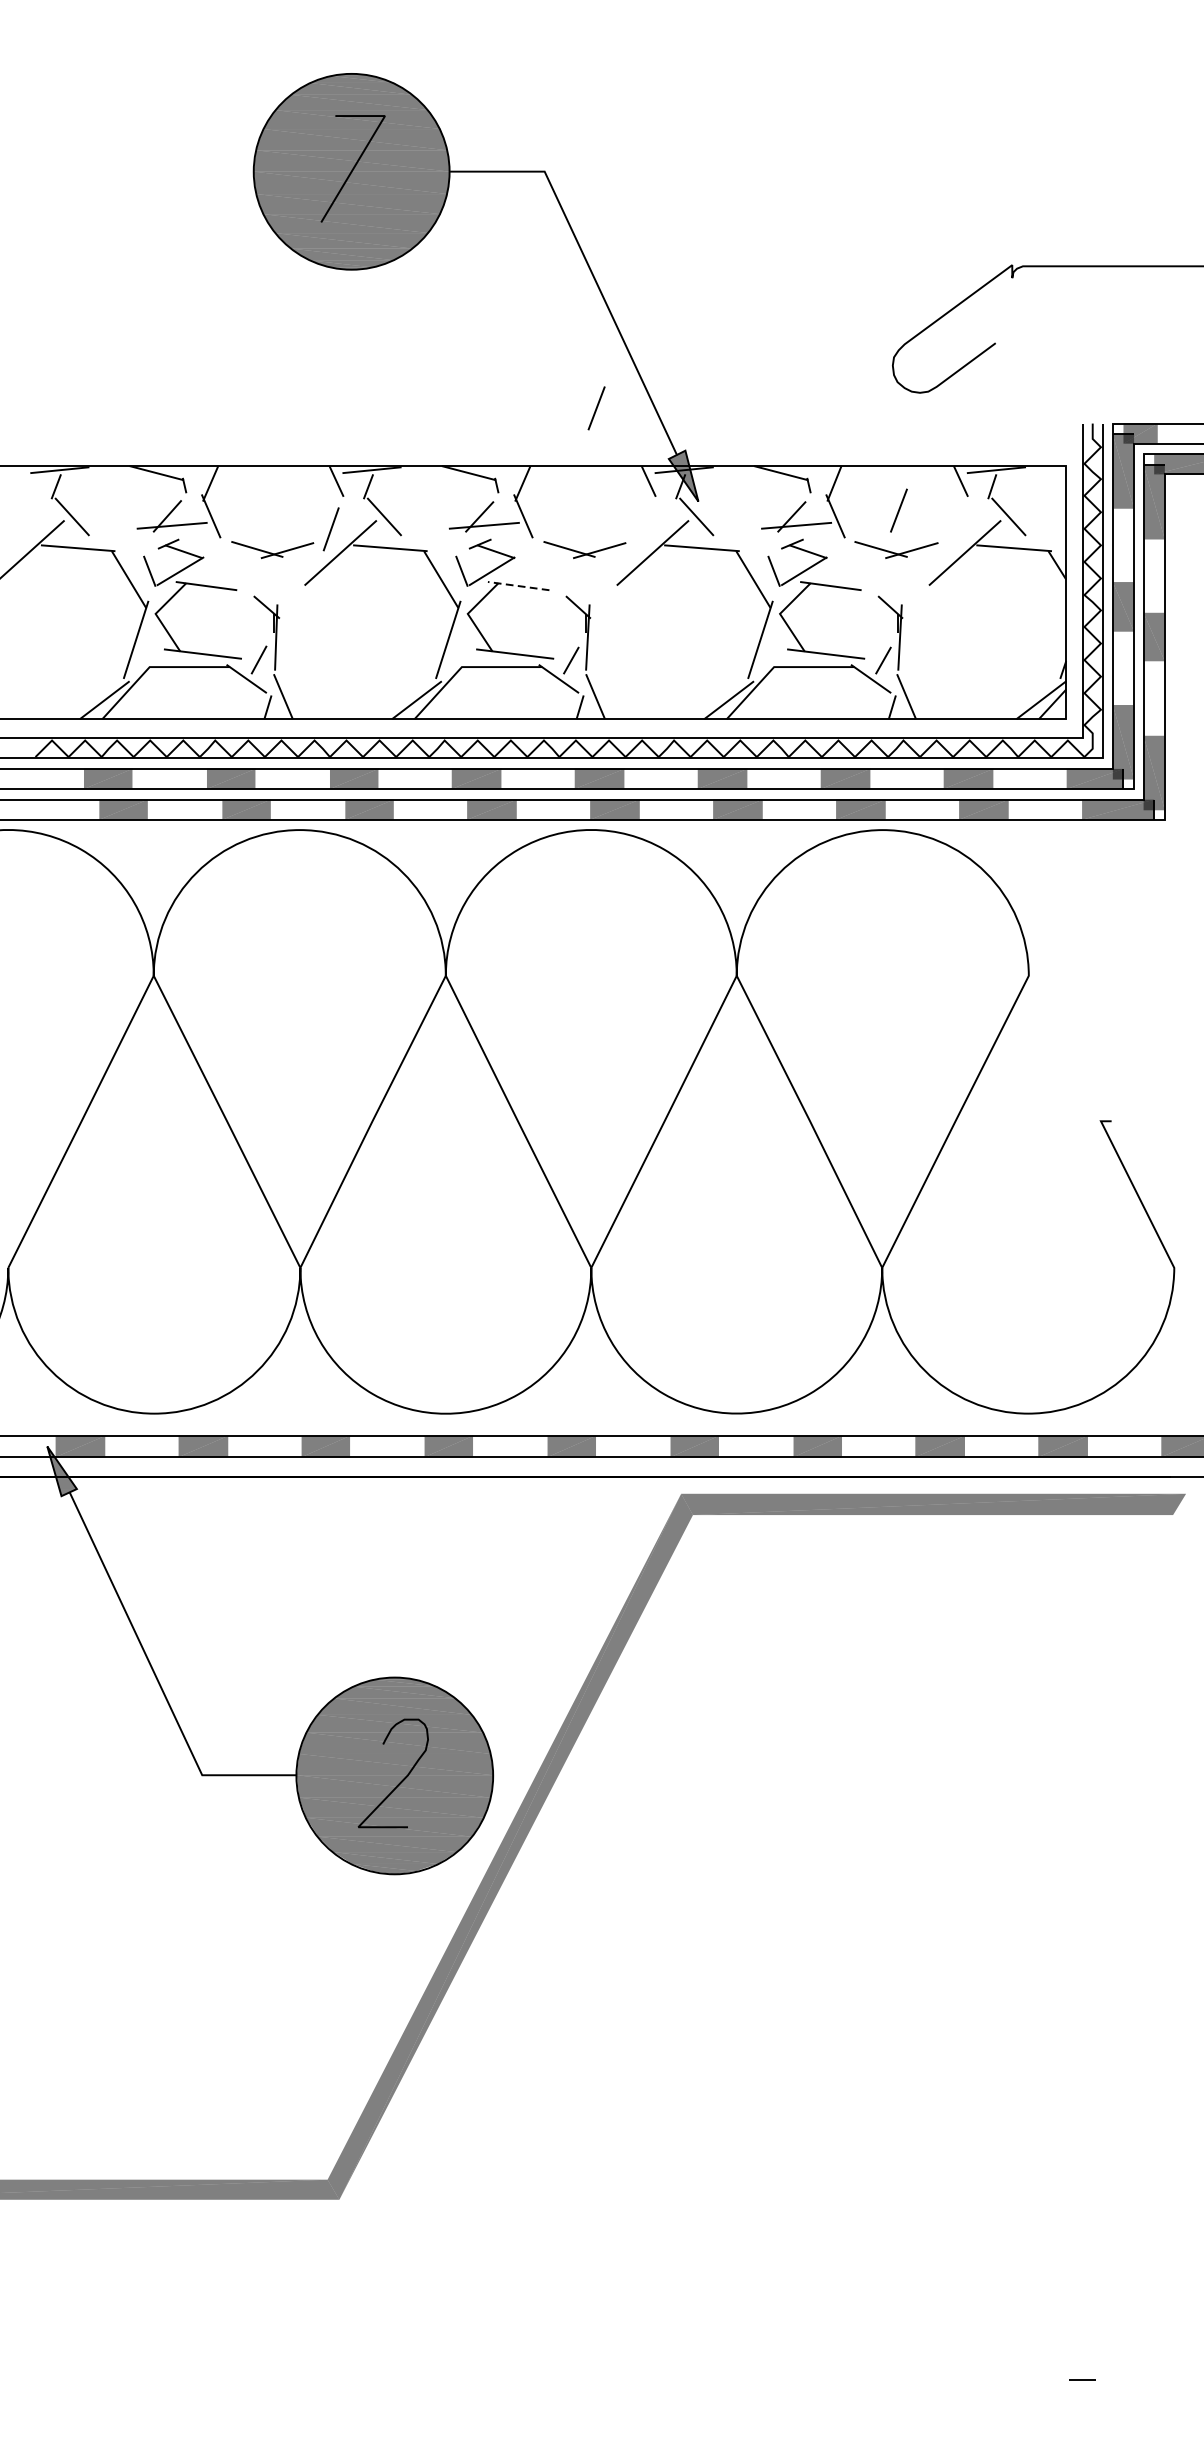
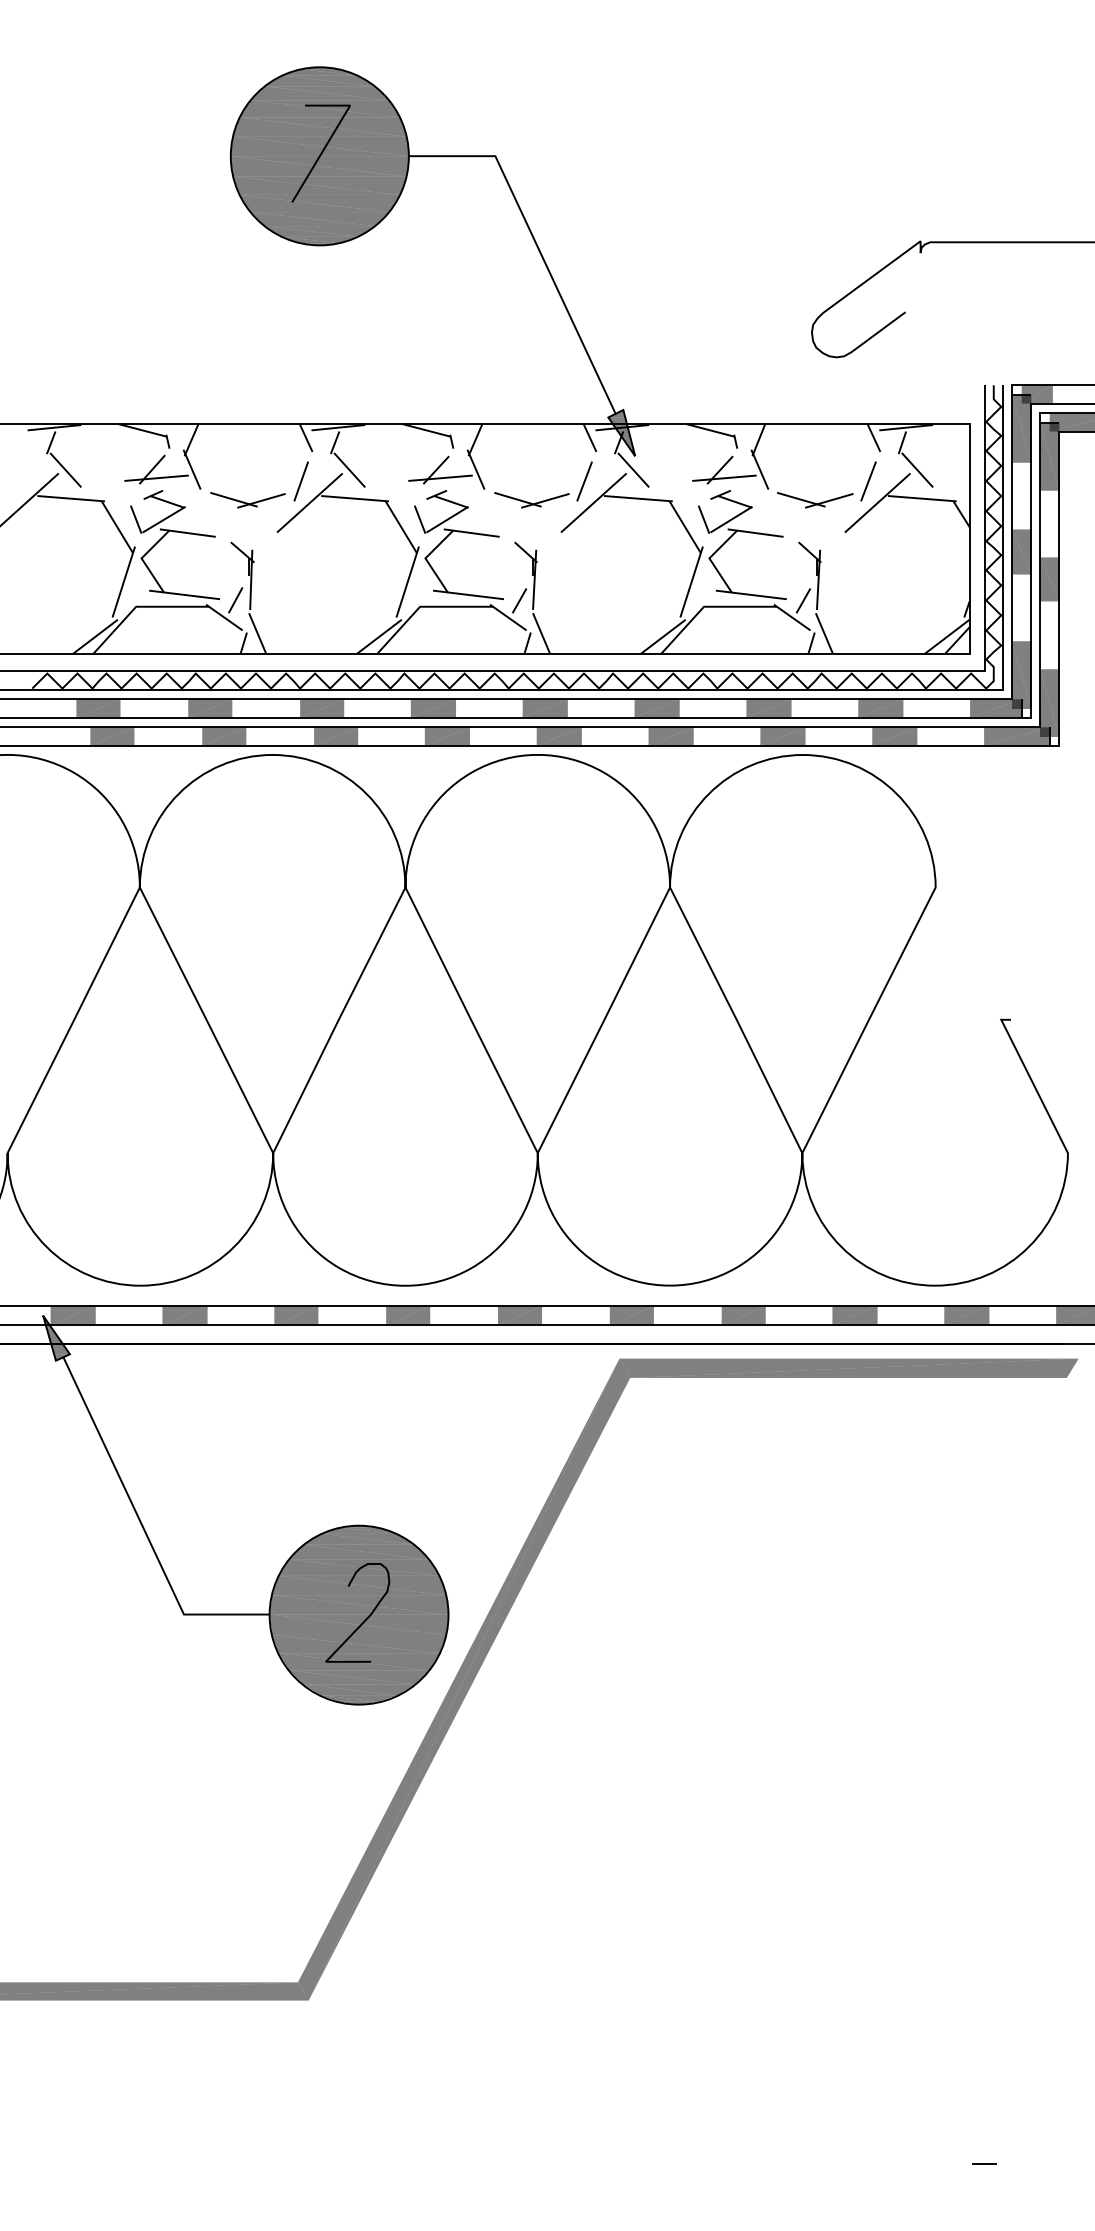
line: (596, 408) -> (584, 481), moved
line: (898, 510) -> (868, 481), moved
line: (518, 586) -> (471, 533), dashed -> solid

